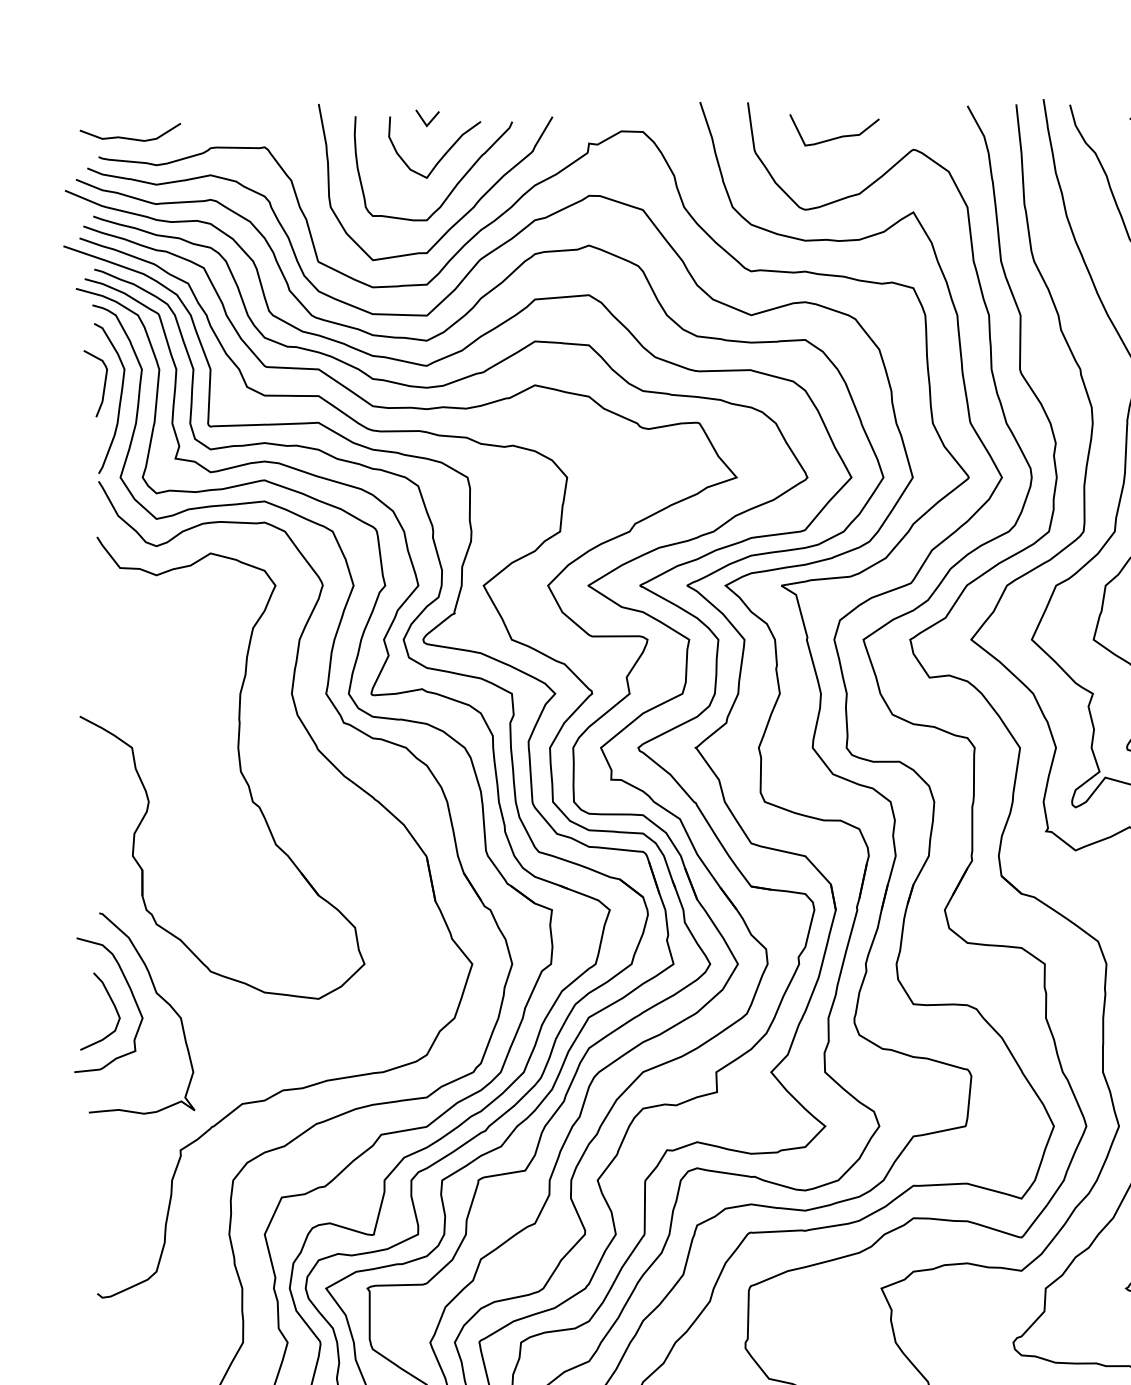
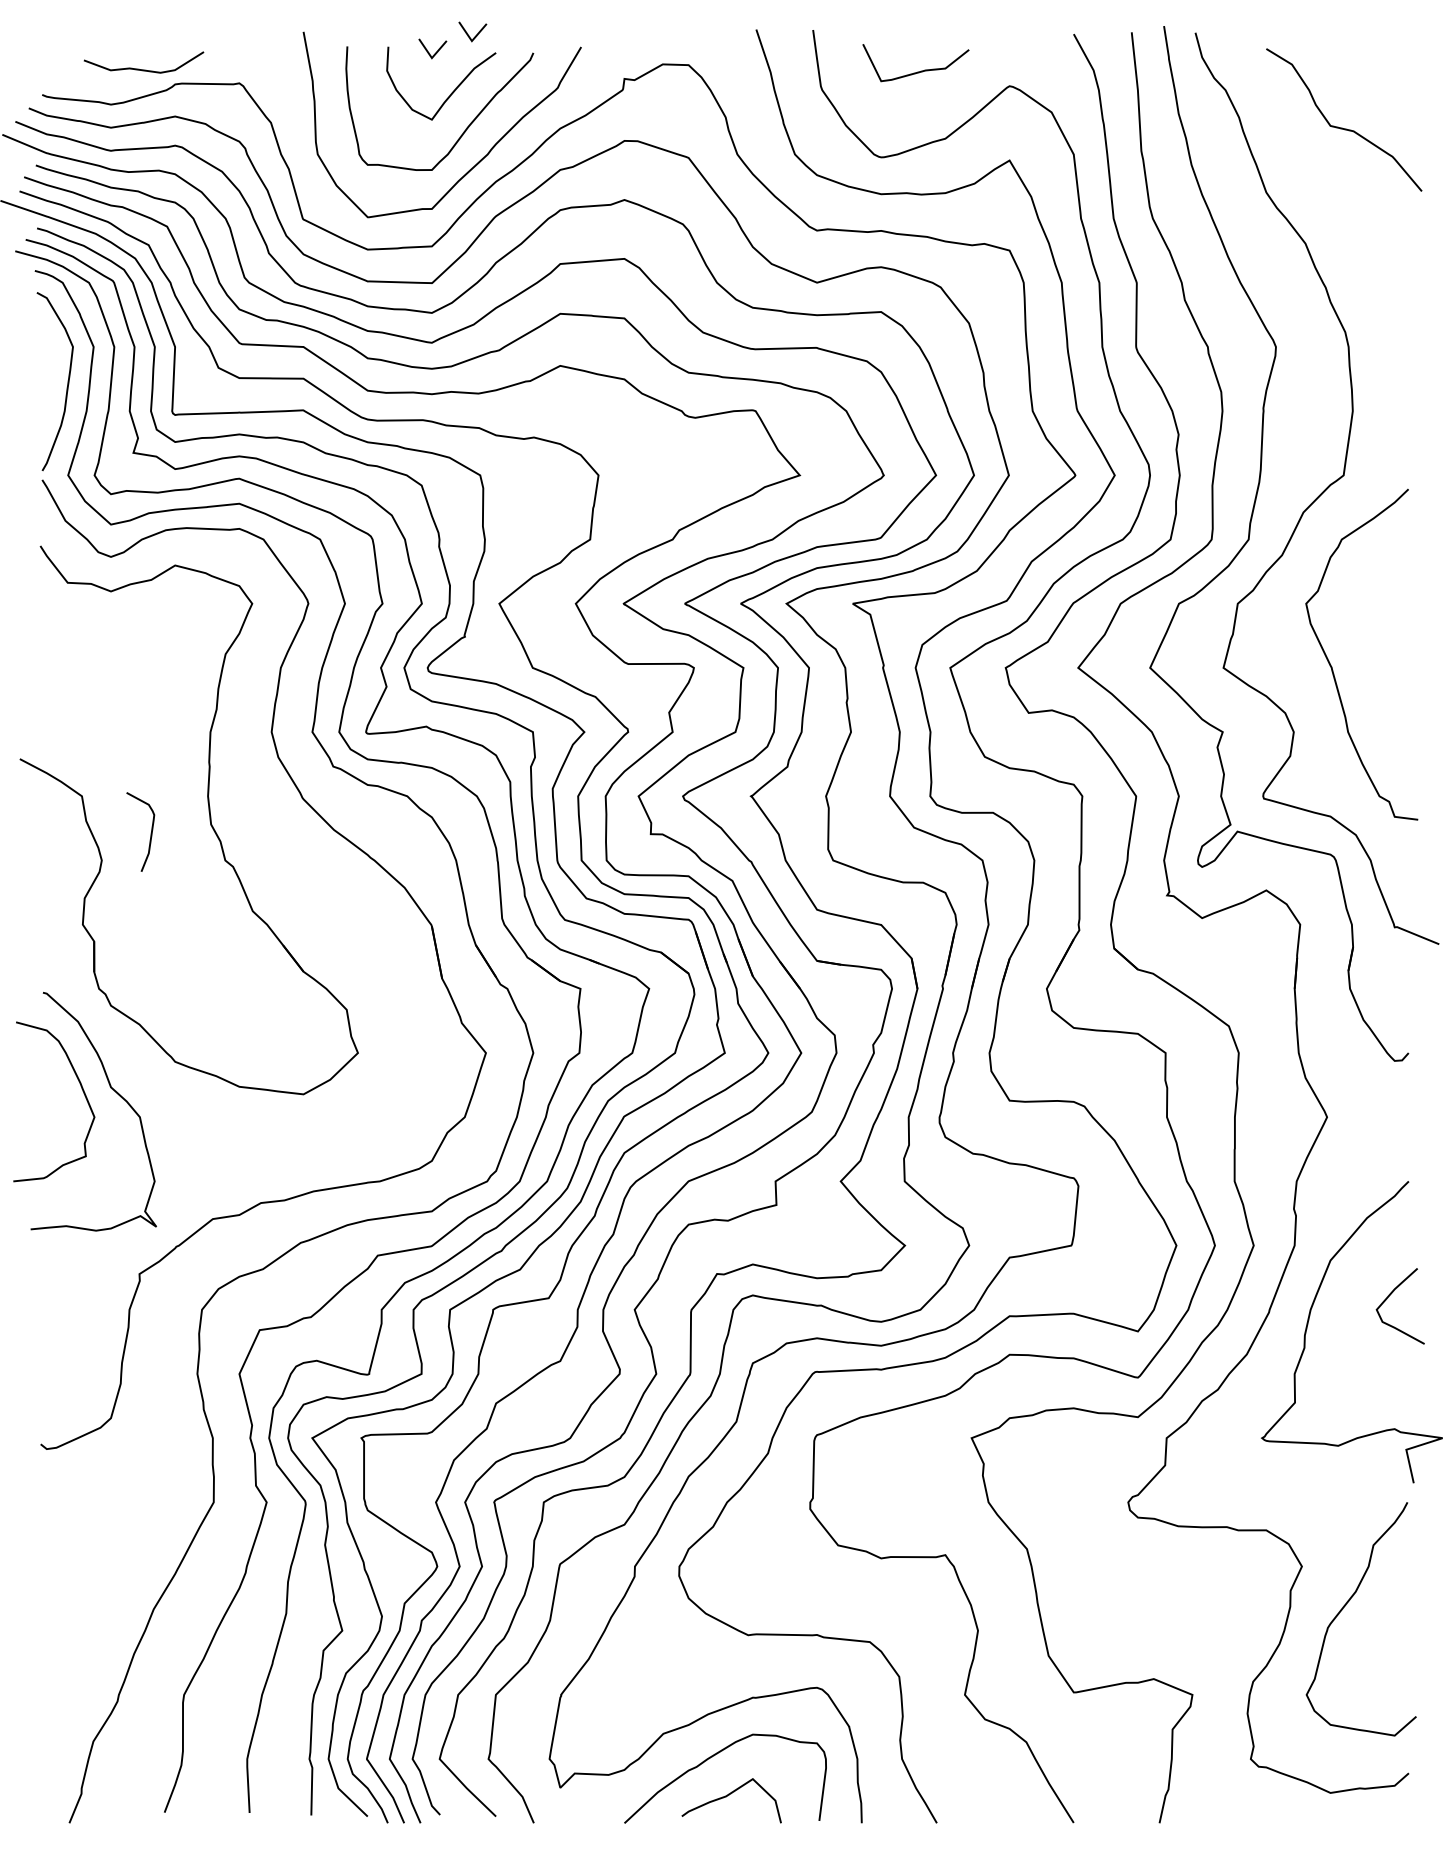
line: (457, 106) -> (468, 34), added
curve: (130, 138) -> (143, 69), moved
curve: (103, 384) -> (150, 833), moved
curve: (113, 1004) -> (59, 1101), removed

